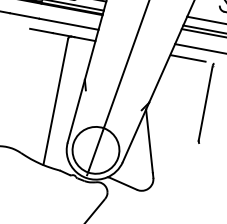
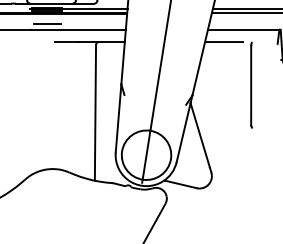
line: (26, 10) -> (47, 23), added

